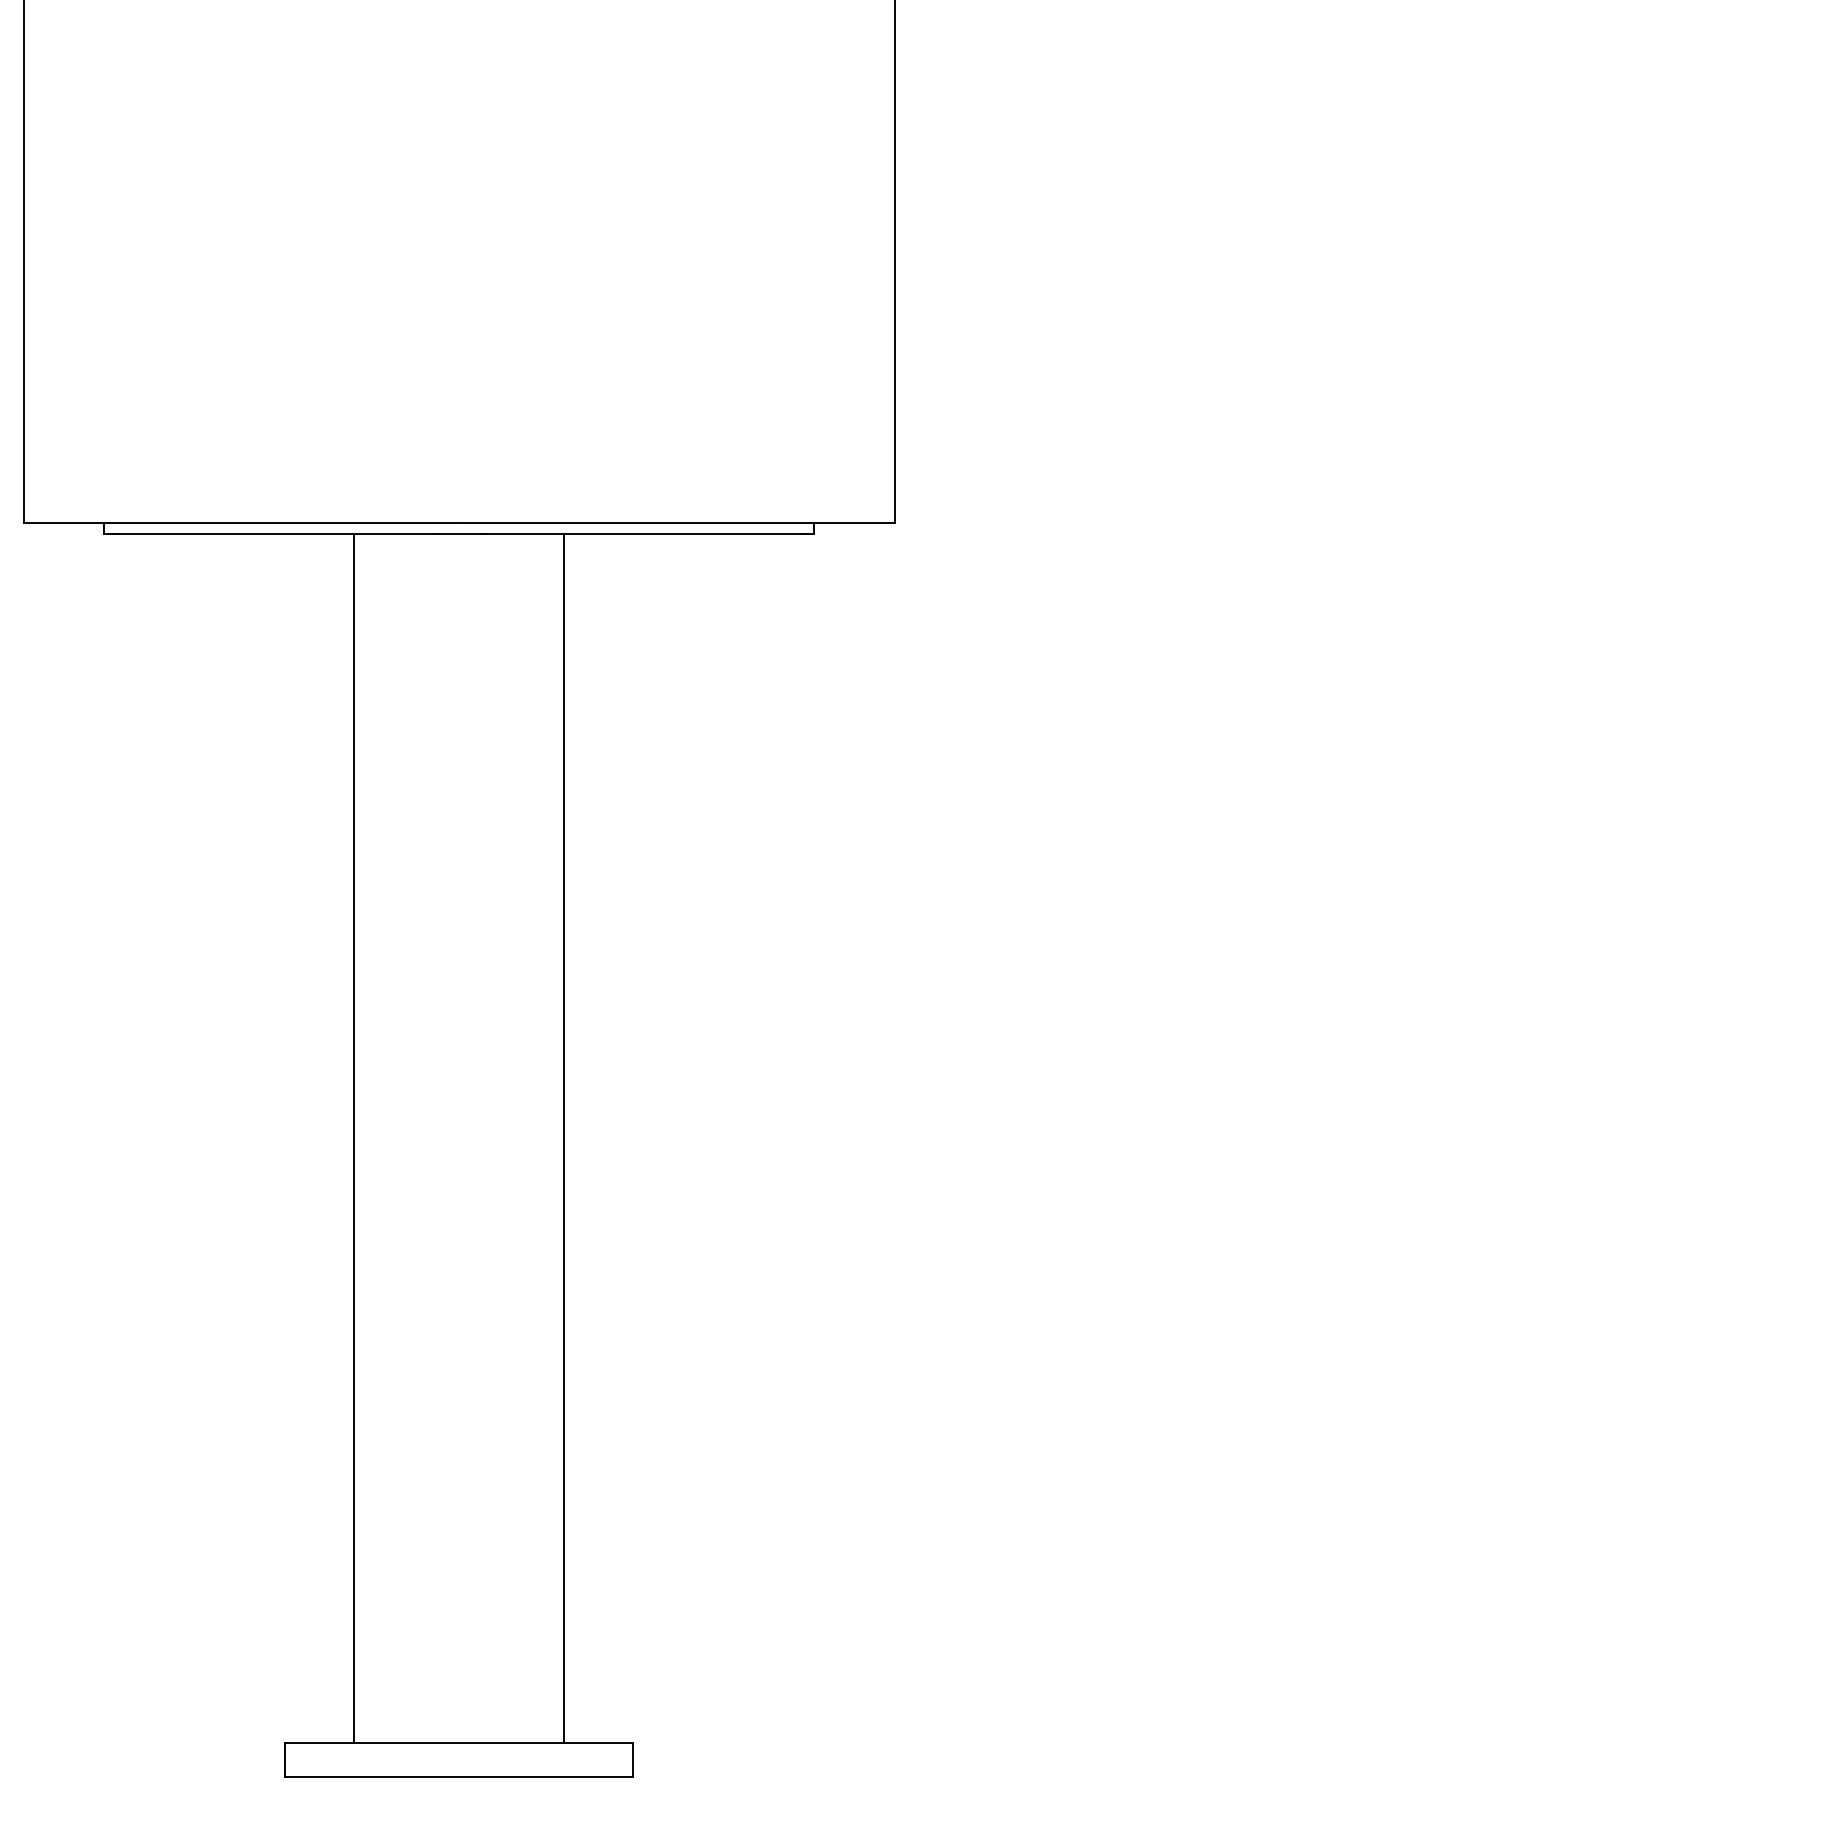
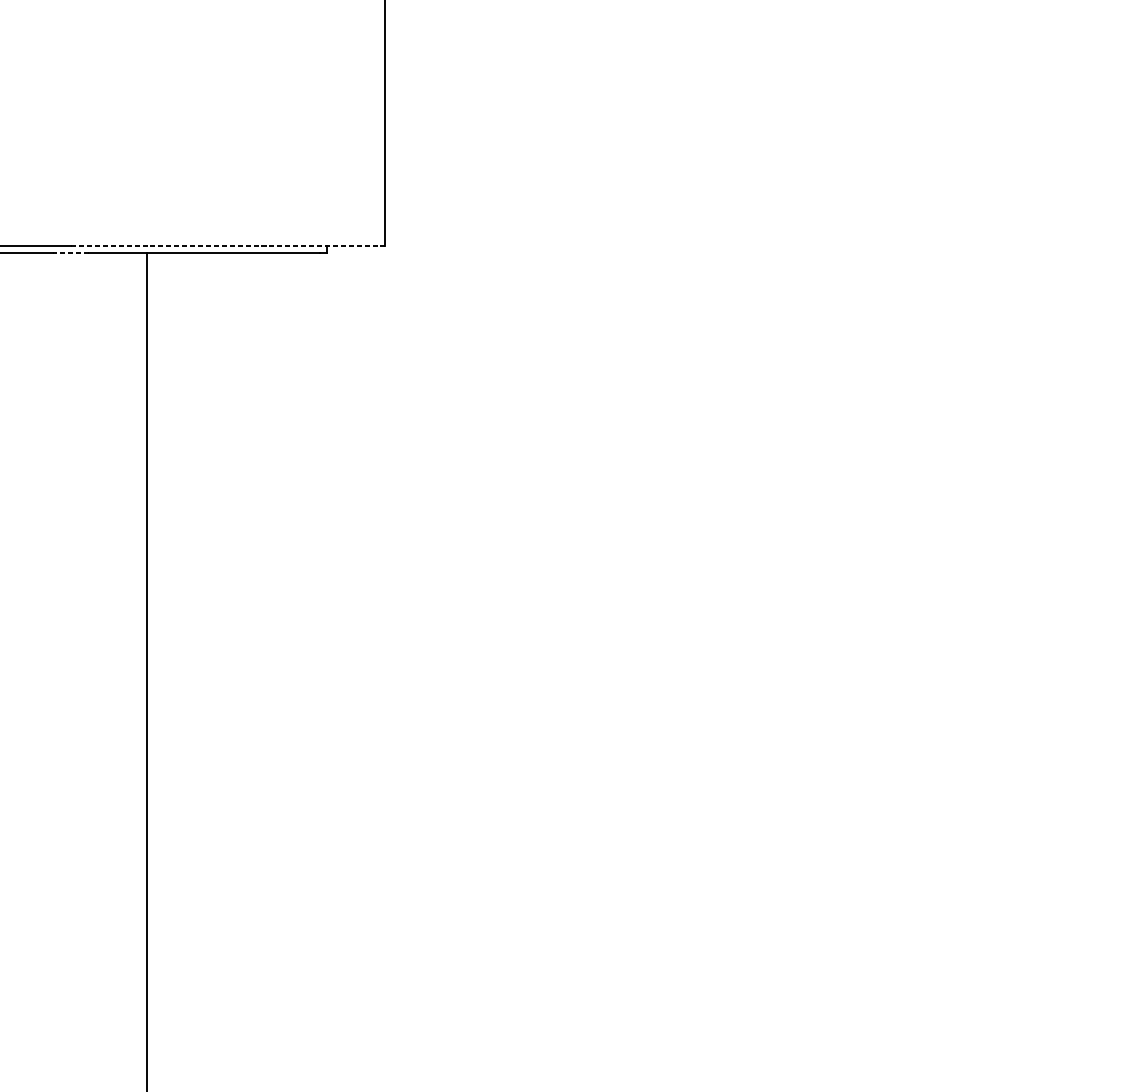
line: (676, 523) -> (227, 245), solid -> dashed
line: (459, 533) -> (71, 253), solid -> dashed

